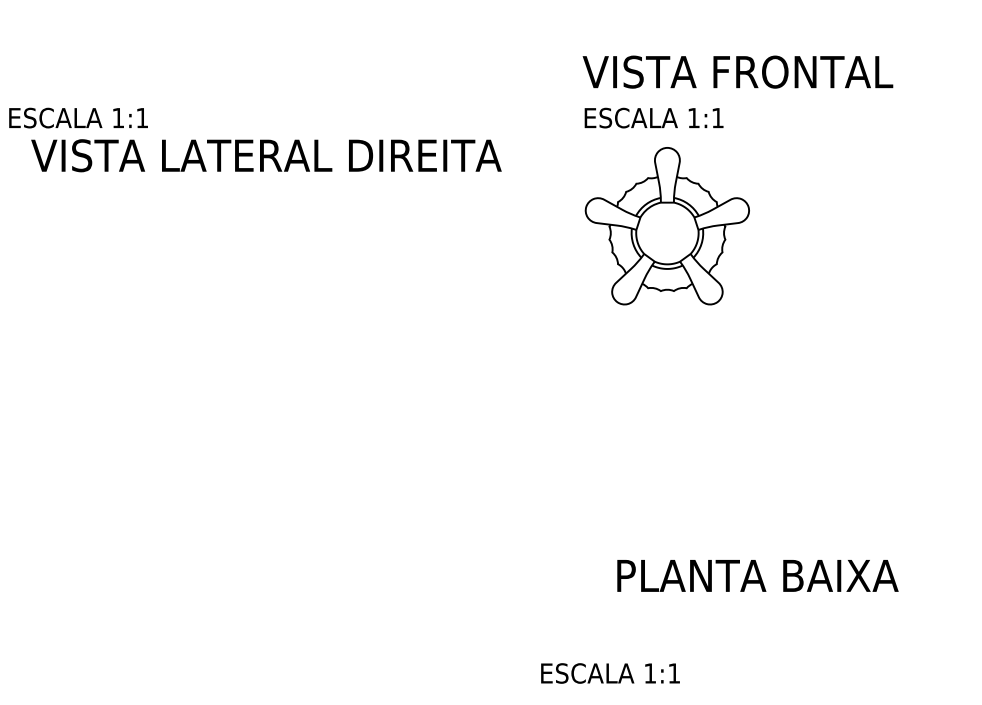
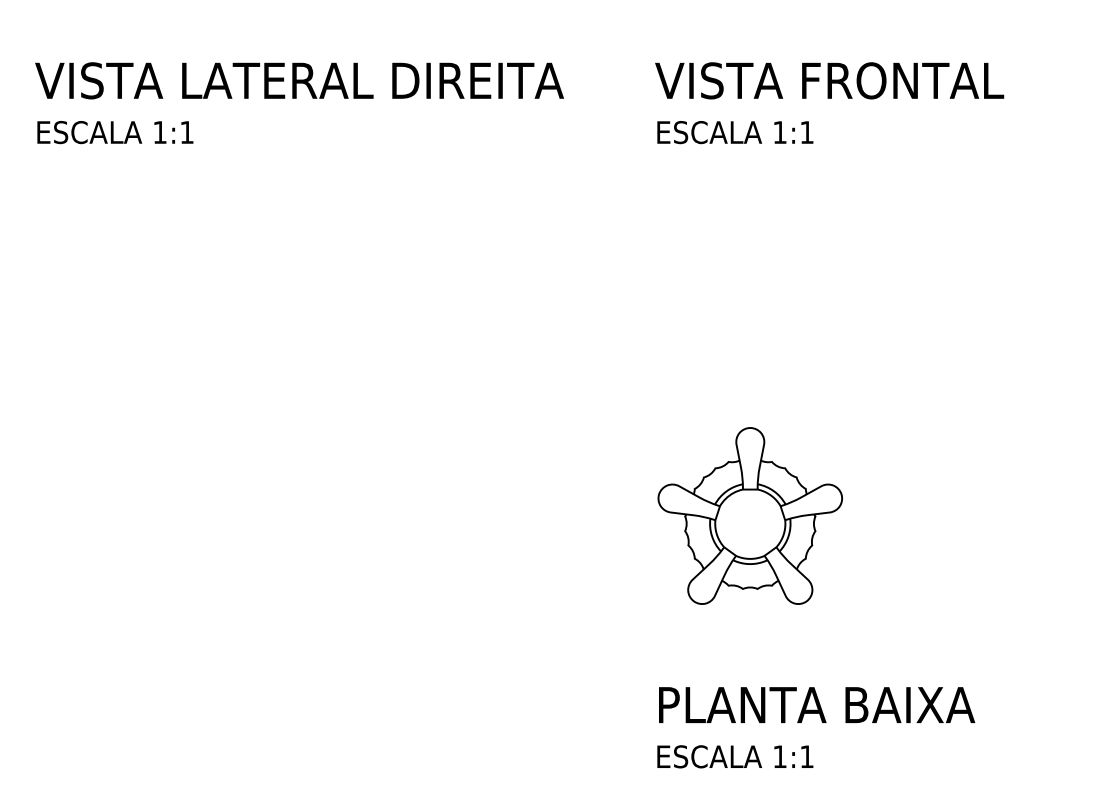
text: (78, 118) -> (115, 132), moved
text: (266, 155) -> (299, 80), moved
part: (667, 225) -> (750, 515), moved
text: (758, 575) -> (817, 704), moved
text: (610, 673) -> (735, 756), moved

